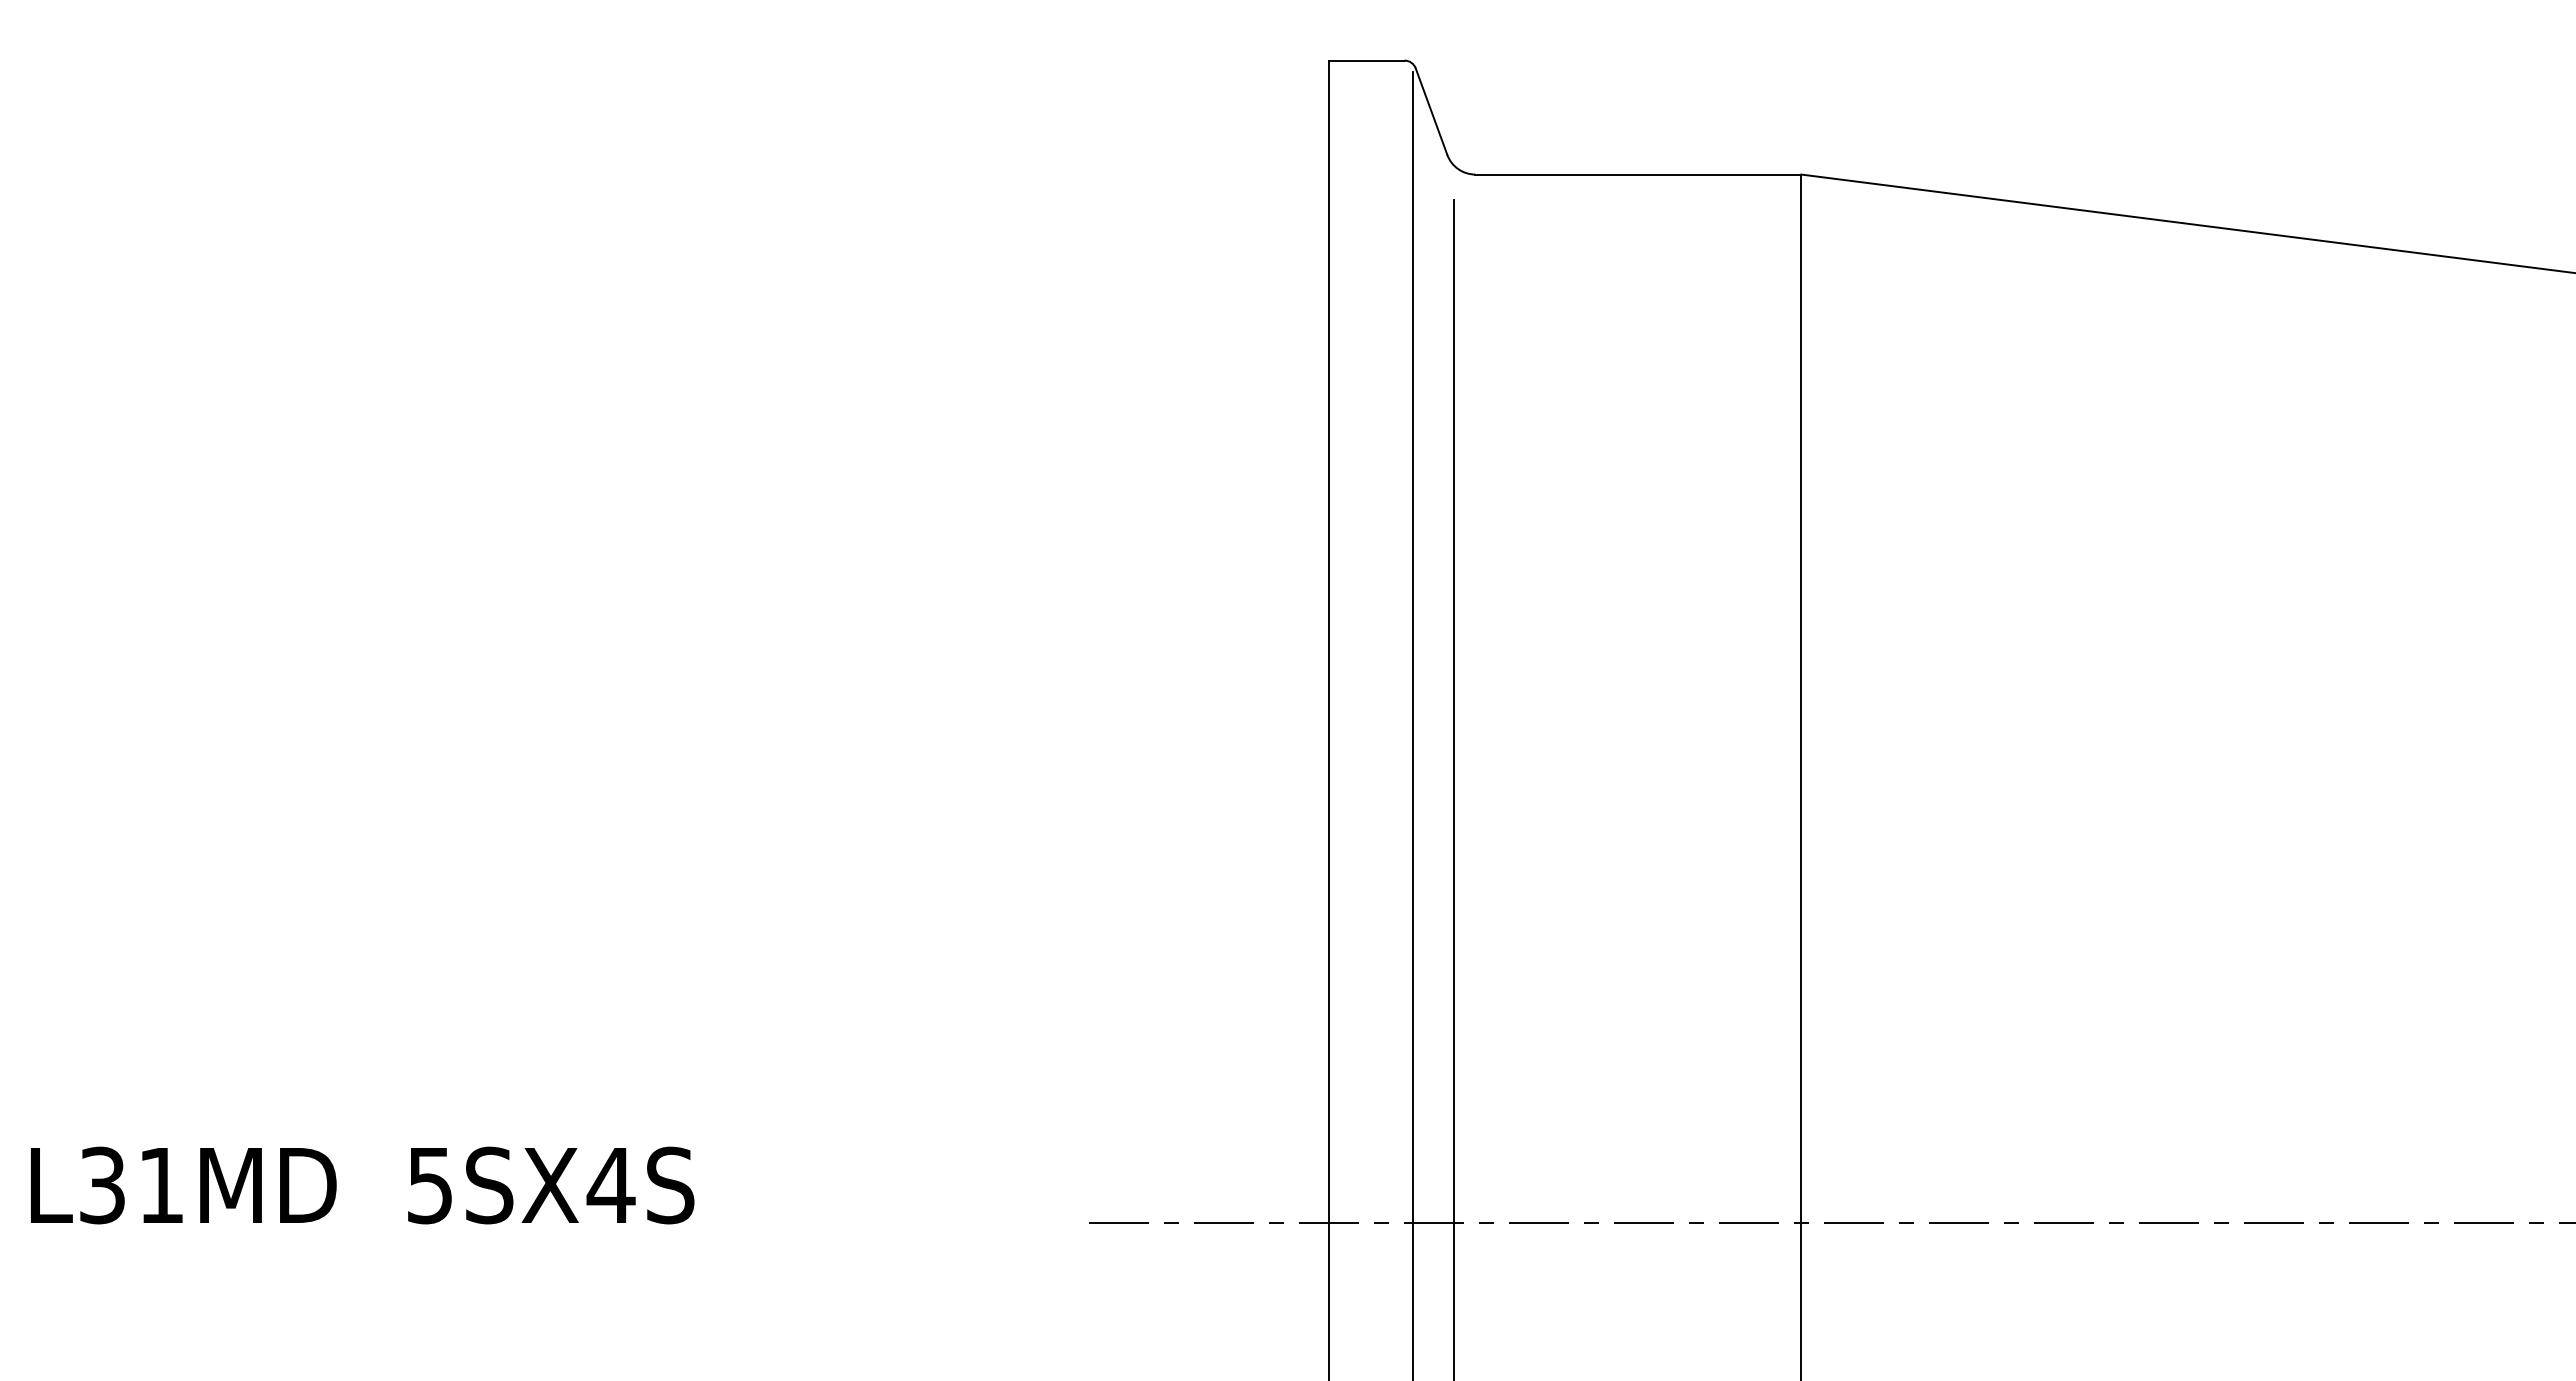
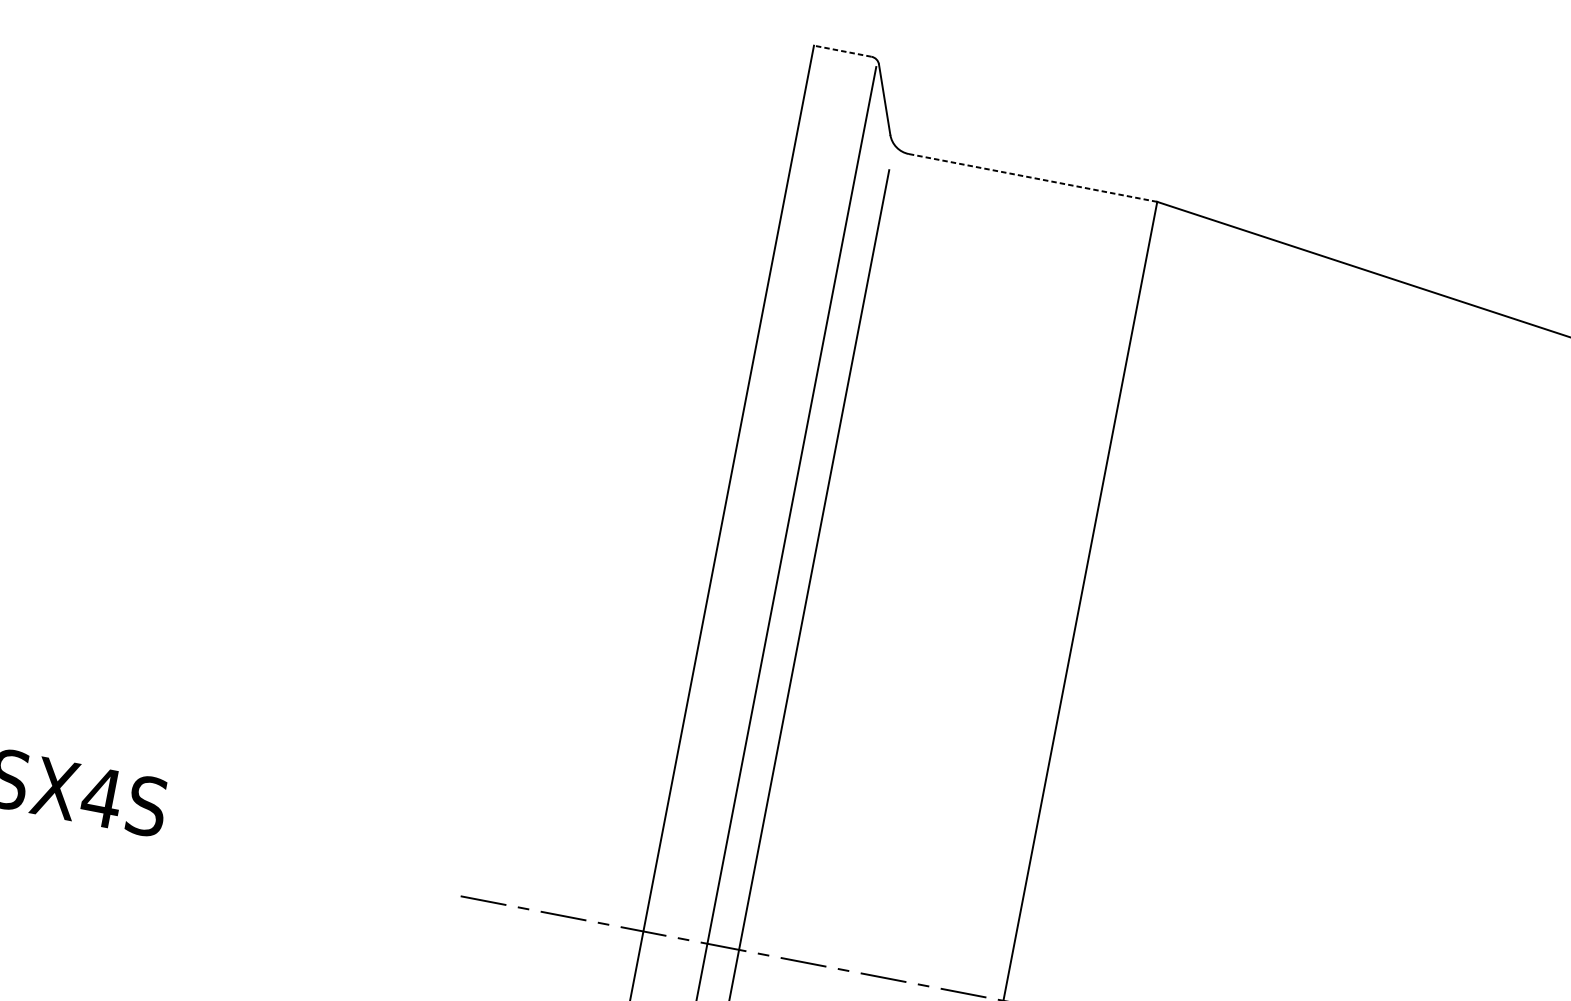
line: (1366, 60) -> (842, 51), solid -> dashed
line: (1638, 174) -> (1033, 177), solid -> dashed

